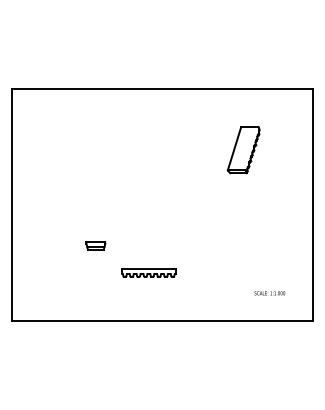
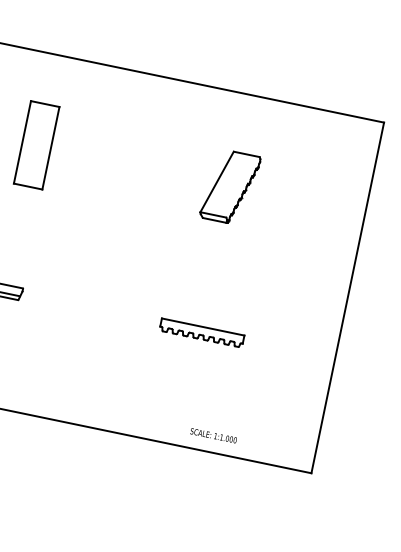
part: (95, 148) -> (37, 144), added
part: (243, 150) -> (229, 187), moved
part: (148, 272) -> (201, 332), moved
text: (269, 293) -> (213, 435), moved

